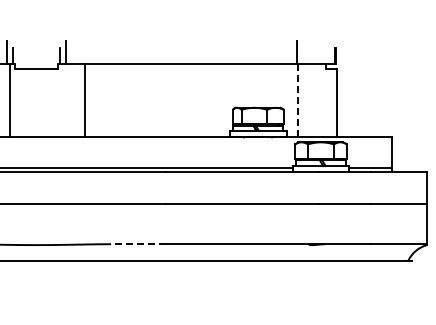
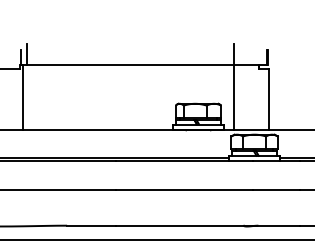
line: (85, 100) -> (23, 97), moved
line: (297, 100) -> (233, 97), dashed -> solid
line: (138, 244) -> (91, 225), dashed -> solid

